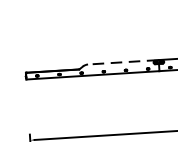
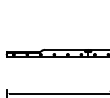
line: (123, 61) -> (66, 49), dashed -> solid

